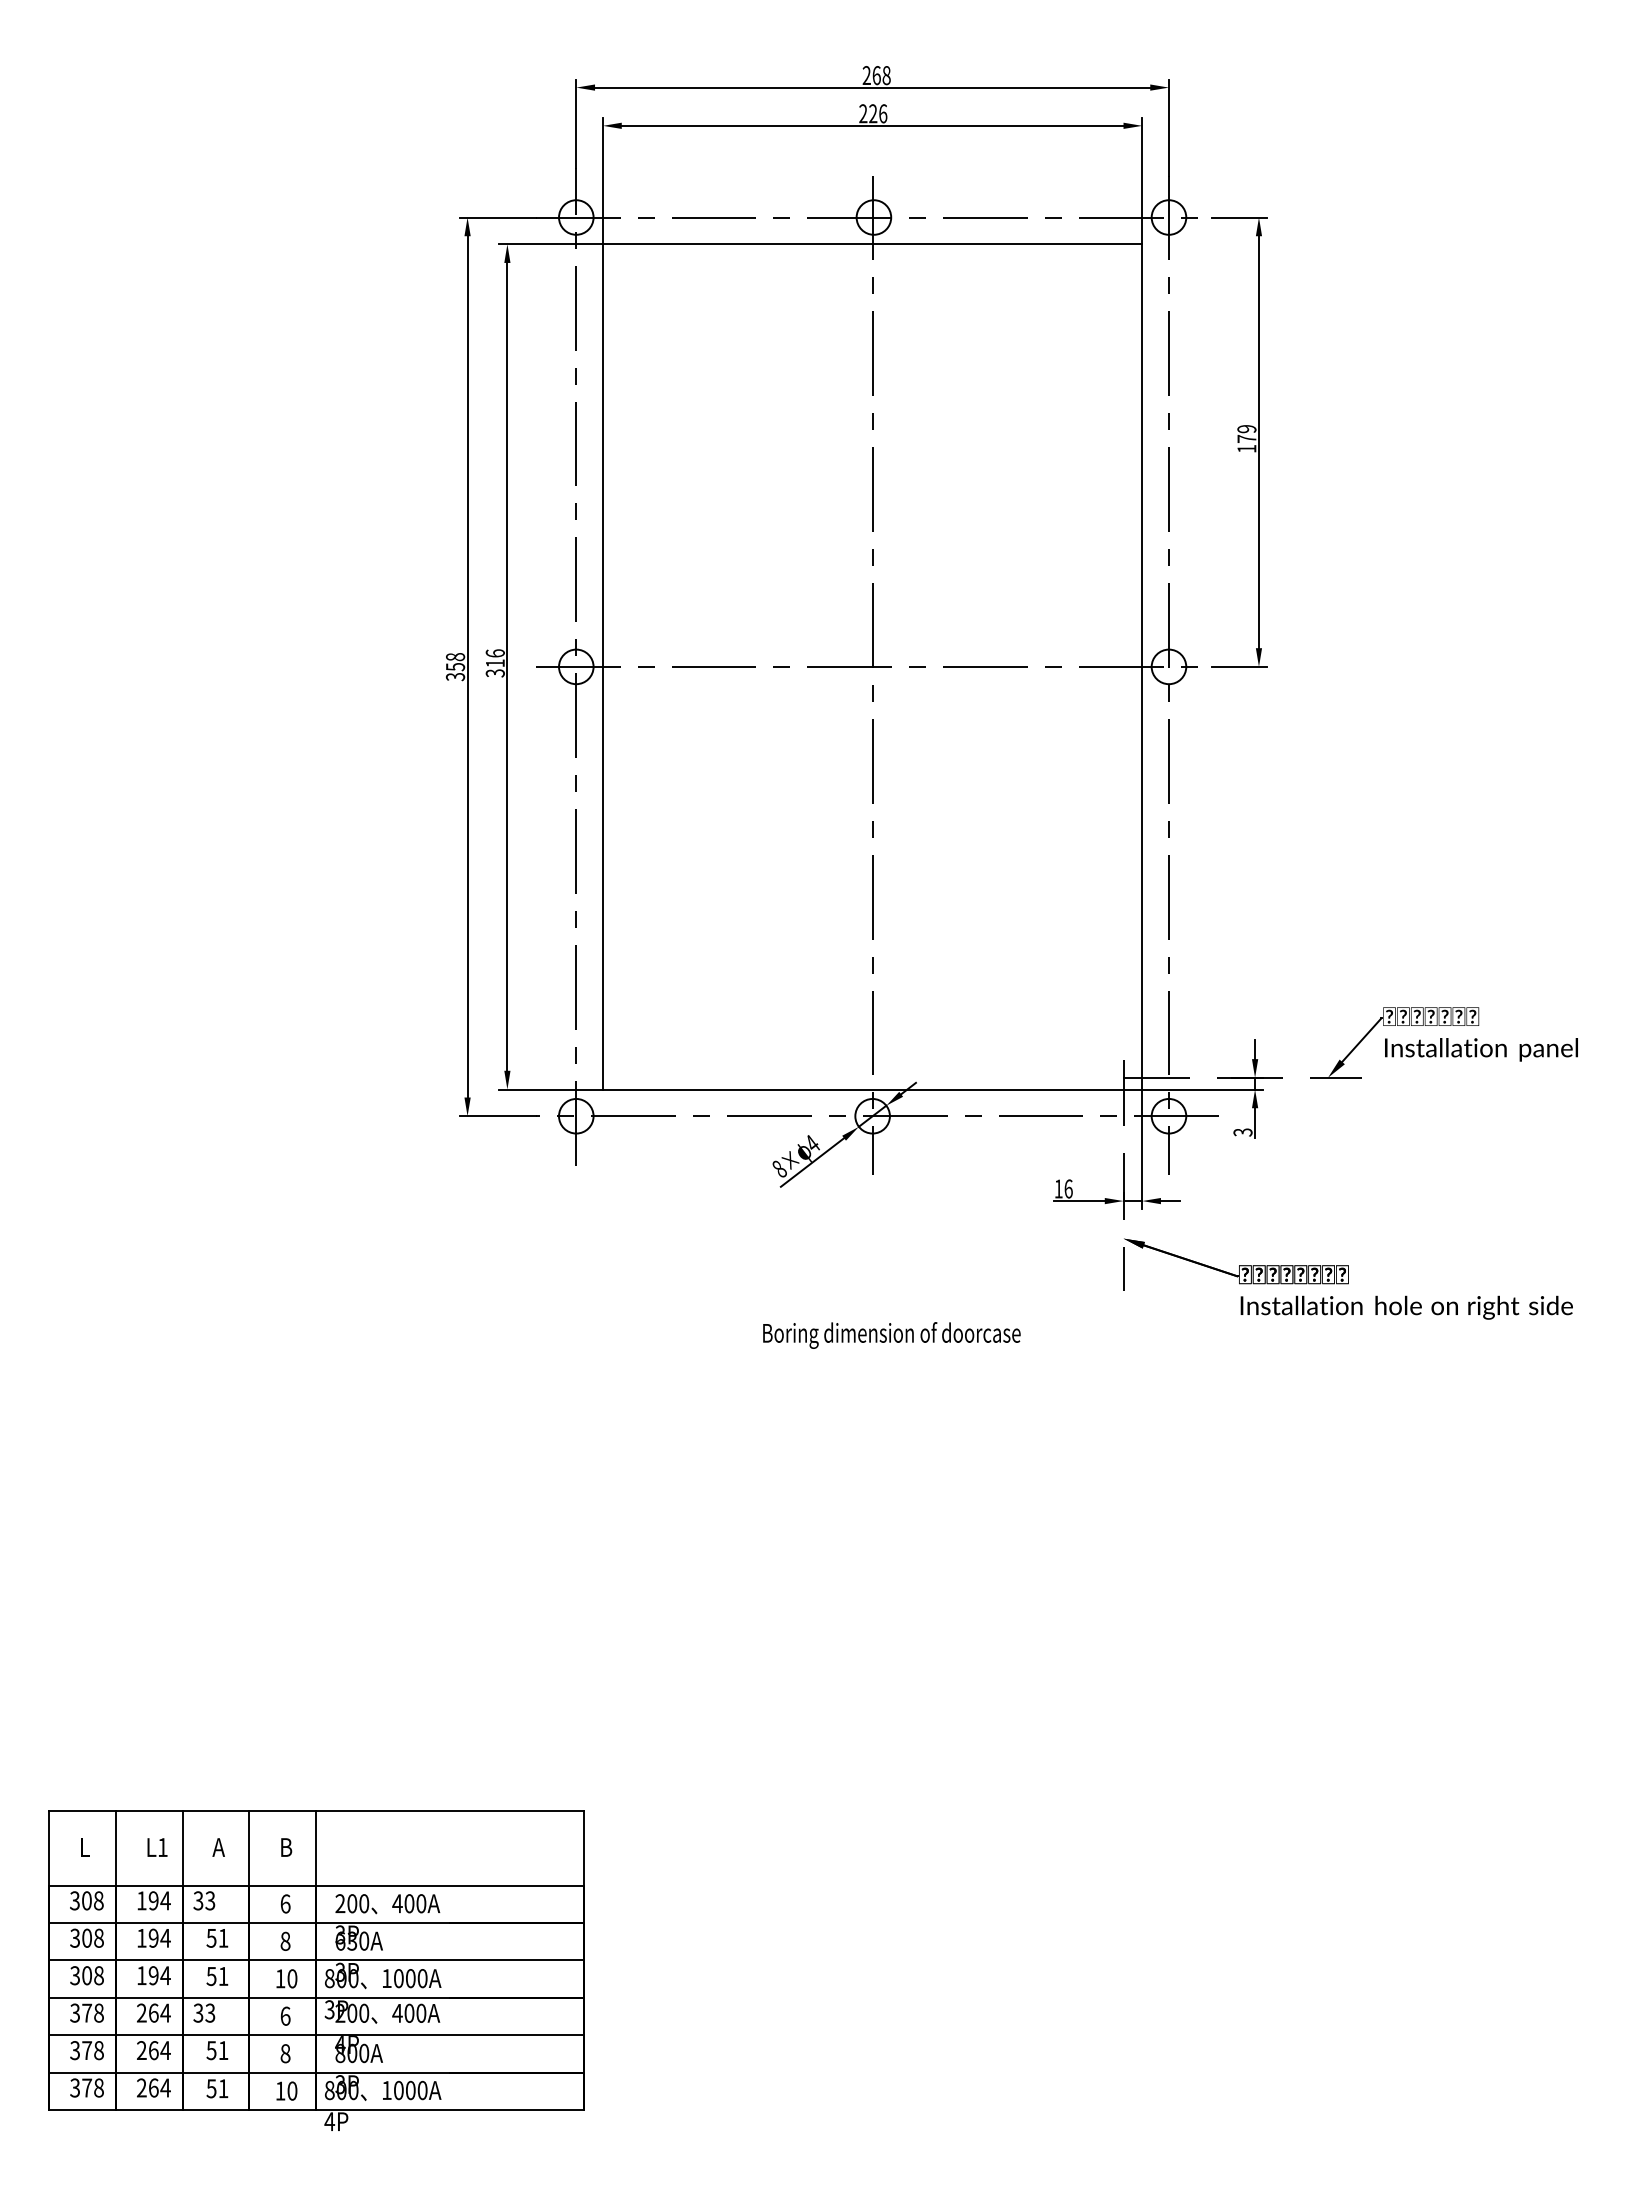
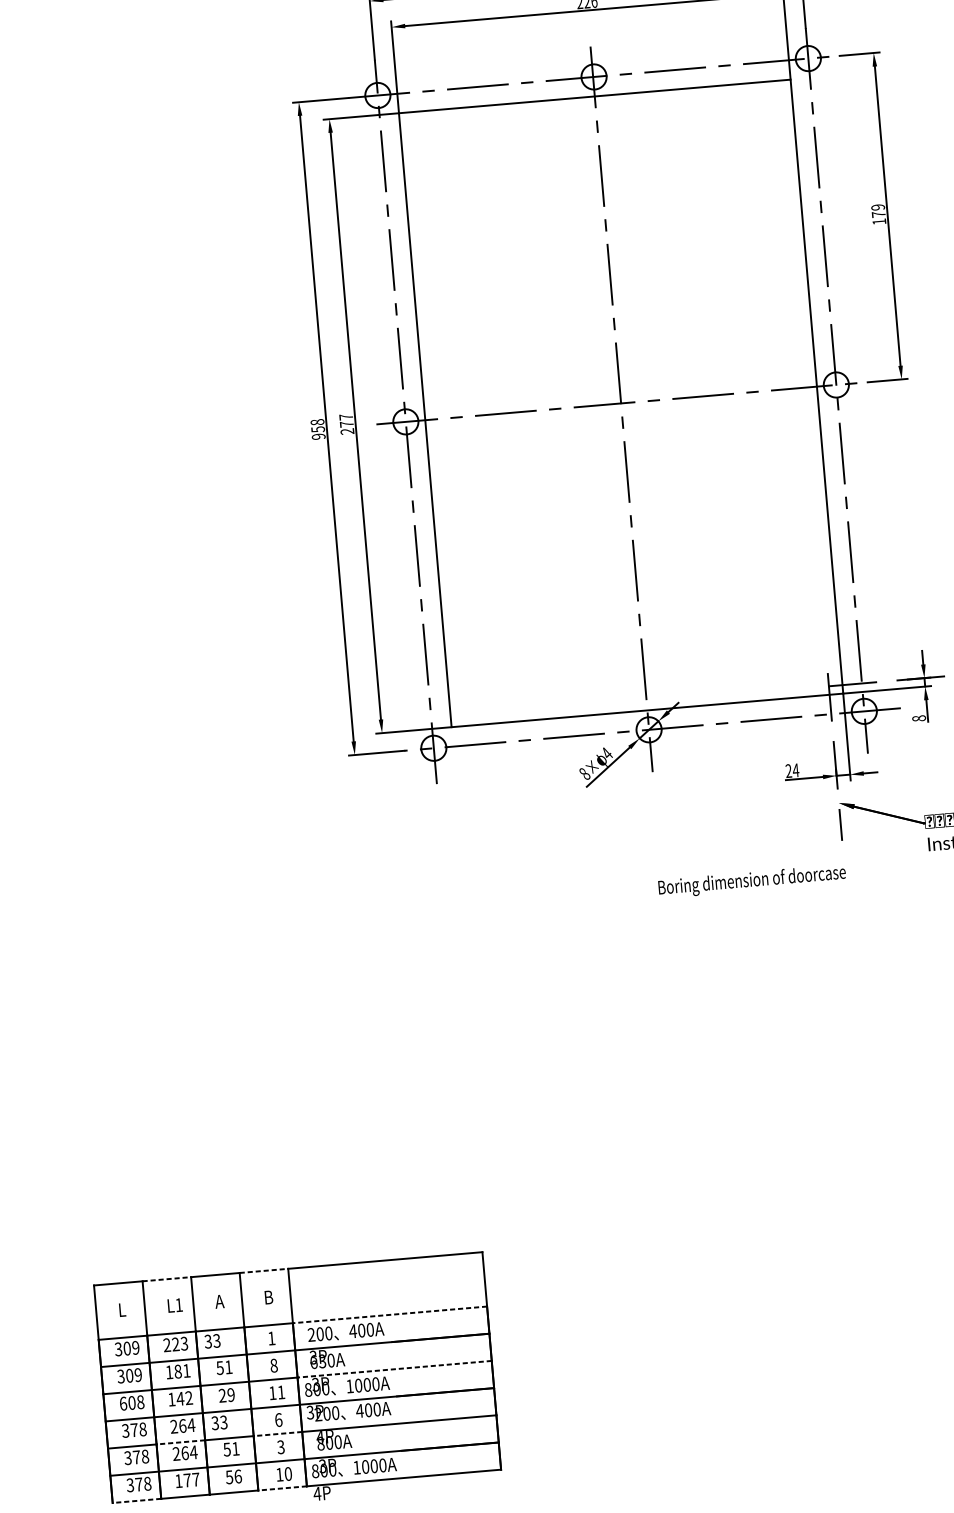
text: (494, 663) -> (346, 424), 316 -> 277
text: (455, 677) -> (318, 437), 358 -> 958
text: (1242, 1132) -> (918, 718), 3 -> 8
text: (1063, 1188) -> (792, 770), 16 -> 24
text: (891, 1335) -> (751, 881), moved
line: (149, 1810) -> (167, 1279), solid -> dashed
line: (283, 1810) -> (264, 1270), solid -> dashed
line: (449, 1885) -> (389, 1314), solid -> dashed
text: (98, 1900) -> (135, 1347), 308 -> 309
text: (153, 1900) -> (175, 1344), 194 -> 223
text: (285, 1903) -> (271, 1338), 6 -> 1
text: (98, 1937) -> (137, 1374), 308 -> 309
text: (159, 1937) -> (182, 1370), 194 -> 181
line: (449, 1960) -> (394, 1369), solid -> dashed
text: (75, 1975) -> (123, 1403), 308 -> 608
text: (159, 1975) -> (184, 1398), 194 -> 142
text: (217, 1976) -> (226, 1395), 51 -> 29
text: (292, 1978) -> (281, 1392), 10 -> 11
line: (148, 2035) -> (180, 1442), solid -> dashed
line: (282, 2035) -> (277, 1434), solid -> dashed
text: (285, 2053) -> (280, 1447), 8 -> 3
text: (153, 2087) -> (187, 1480), 264 -> 177
text: (223, 2088) -> (238, 1476), 51 -> 56
line: (81, 2110) -> (136, 1501), solid -> dashed
line: (282, 2110) -> (282, 1488), solid -> dashed

